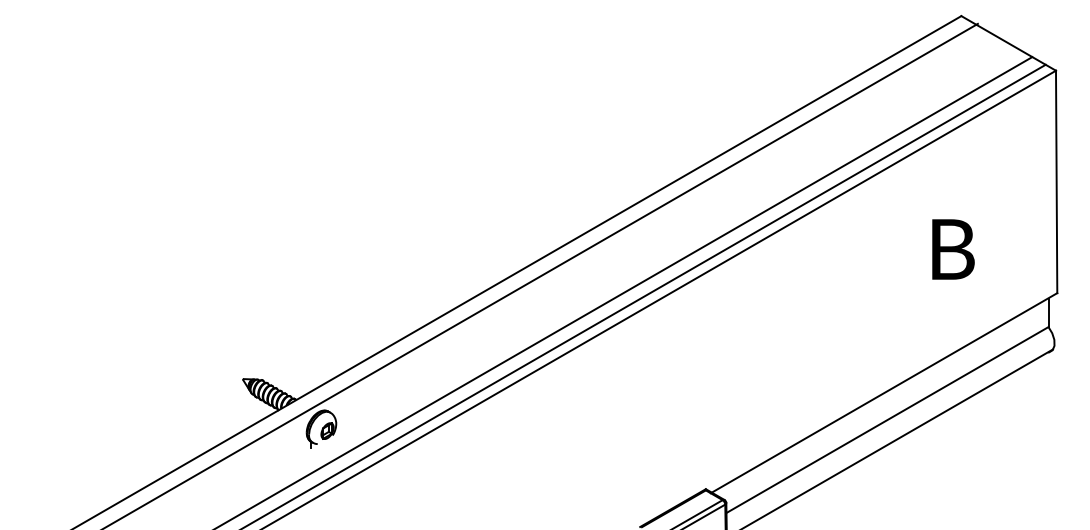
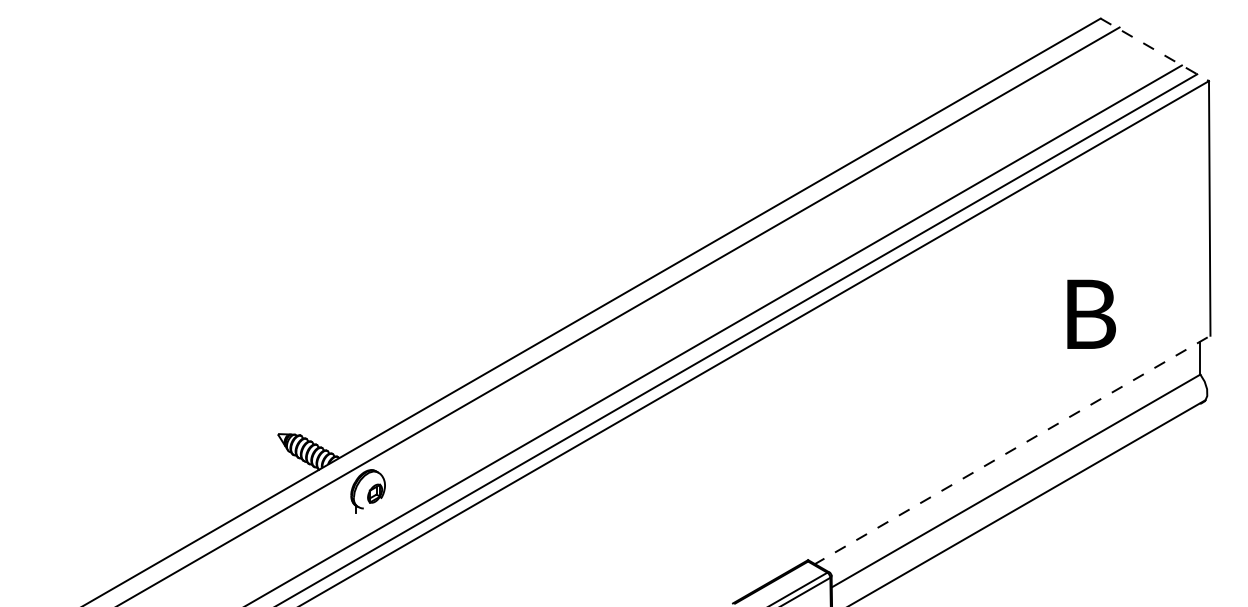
line: (1008, 43) -> (1154, 49), solid -> dashed
text: (953, 249) -> (1091, 314), moved
line: (884, 392) -> (1012, 449), solid -> dashed

